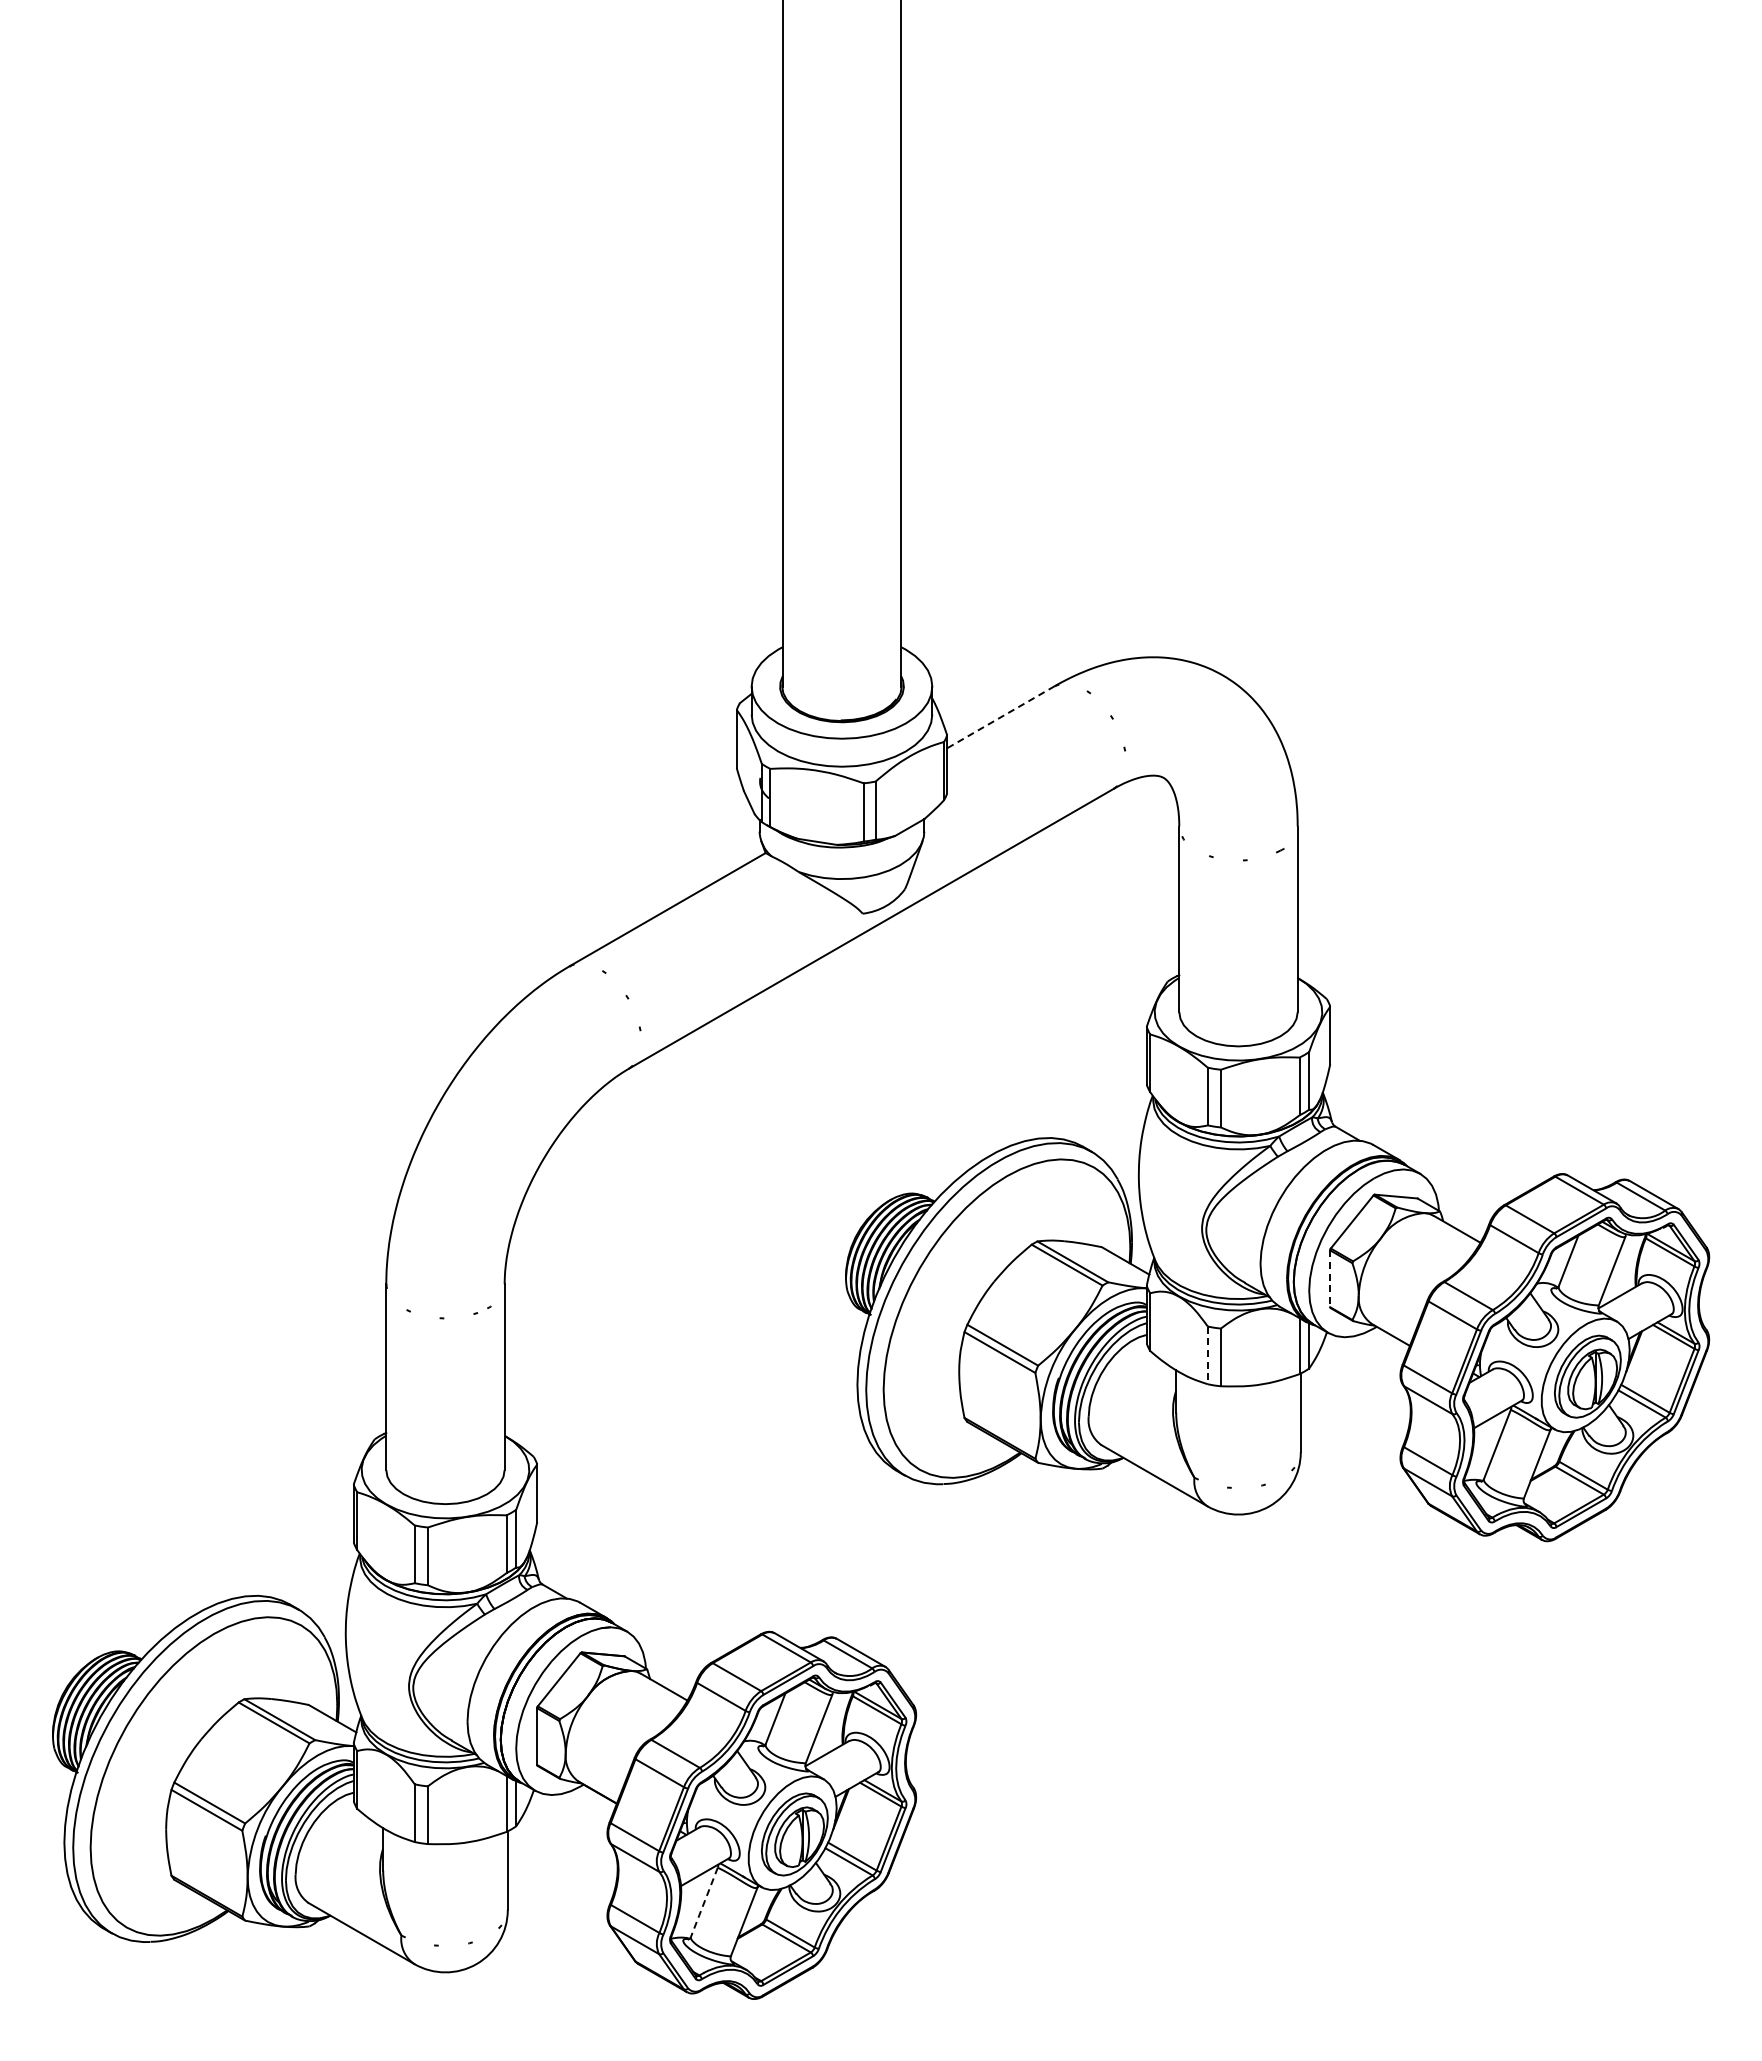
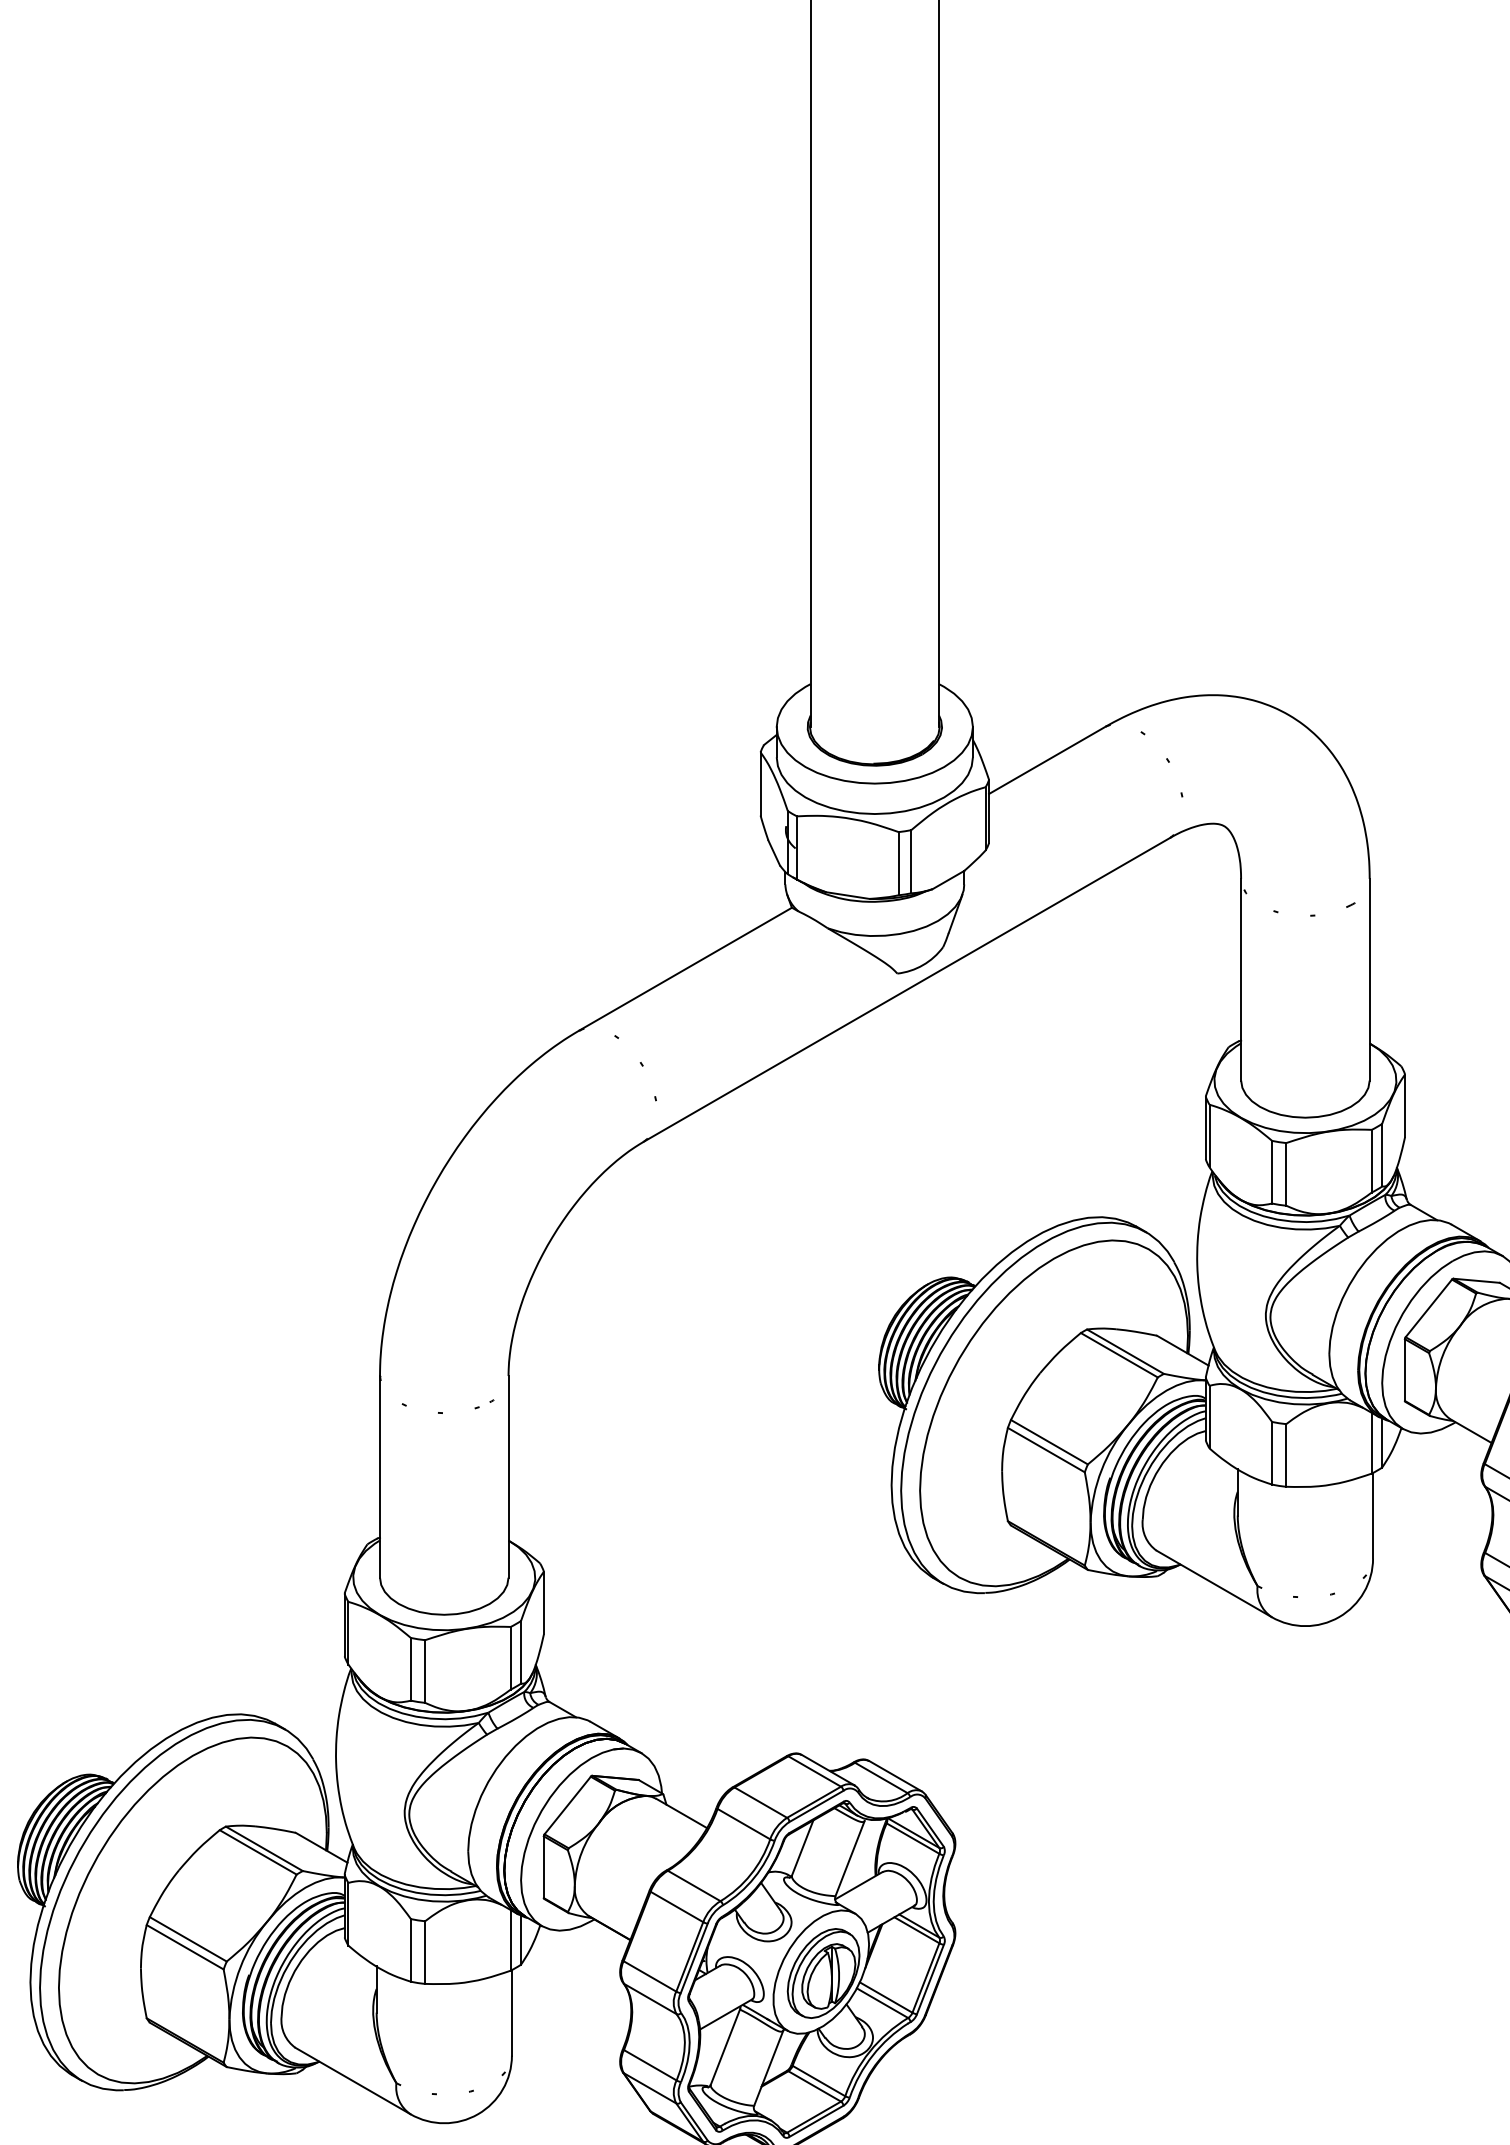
line: (1000, 717) -> (1046, 760), dashed -> solid
line: (1330, 1279) -> (1405, 1370), dashed -> solid
line: (1207, 1355) -> (1271, 1453), dashed -> solid
line: (704, 1902) -> (725, 2047), dashed -> solid

